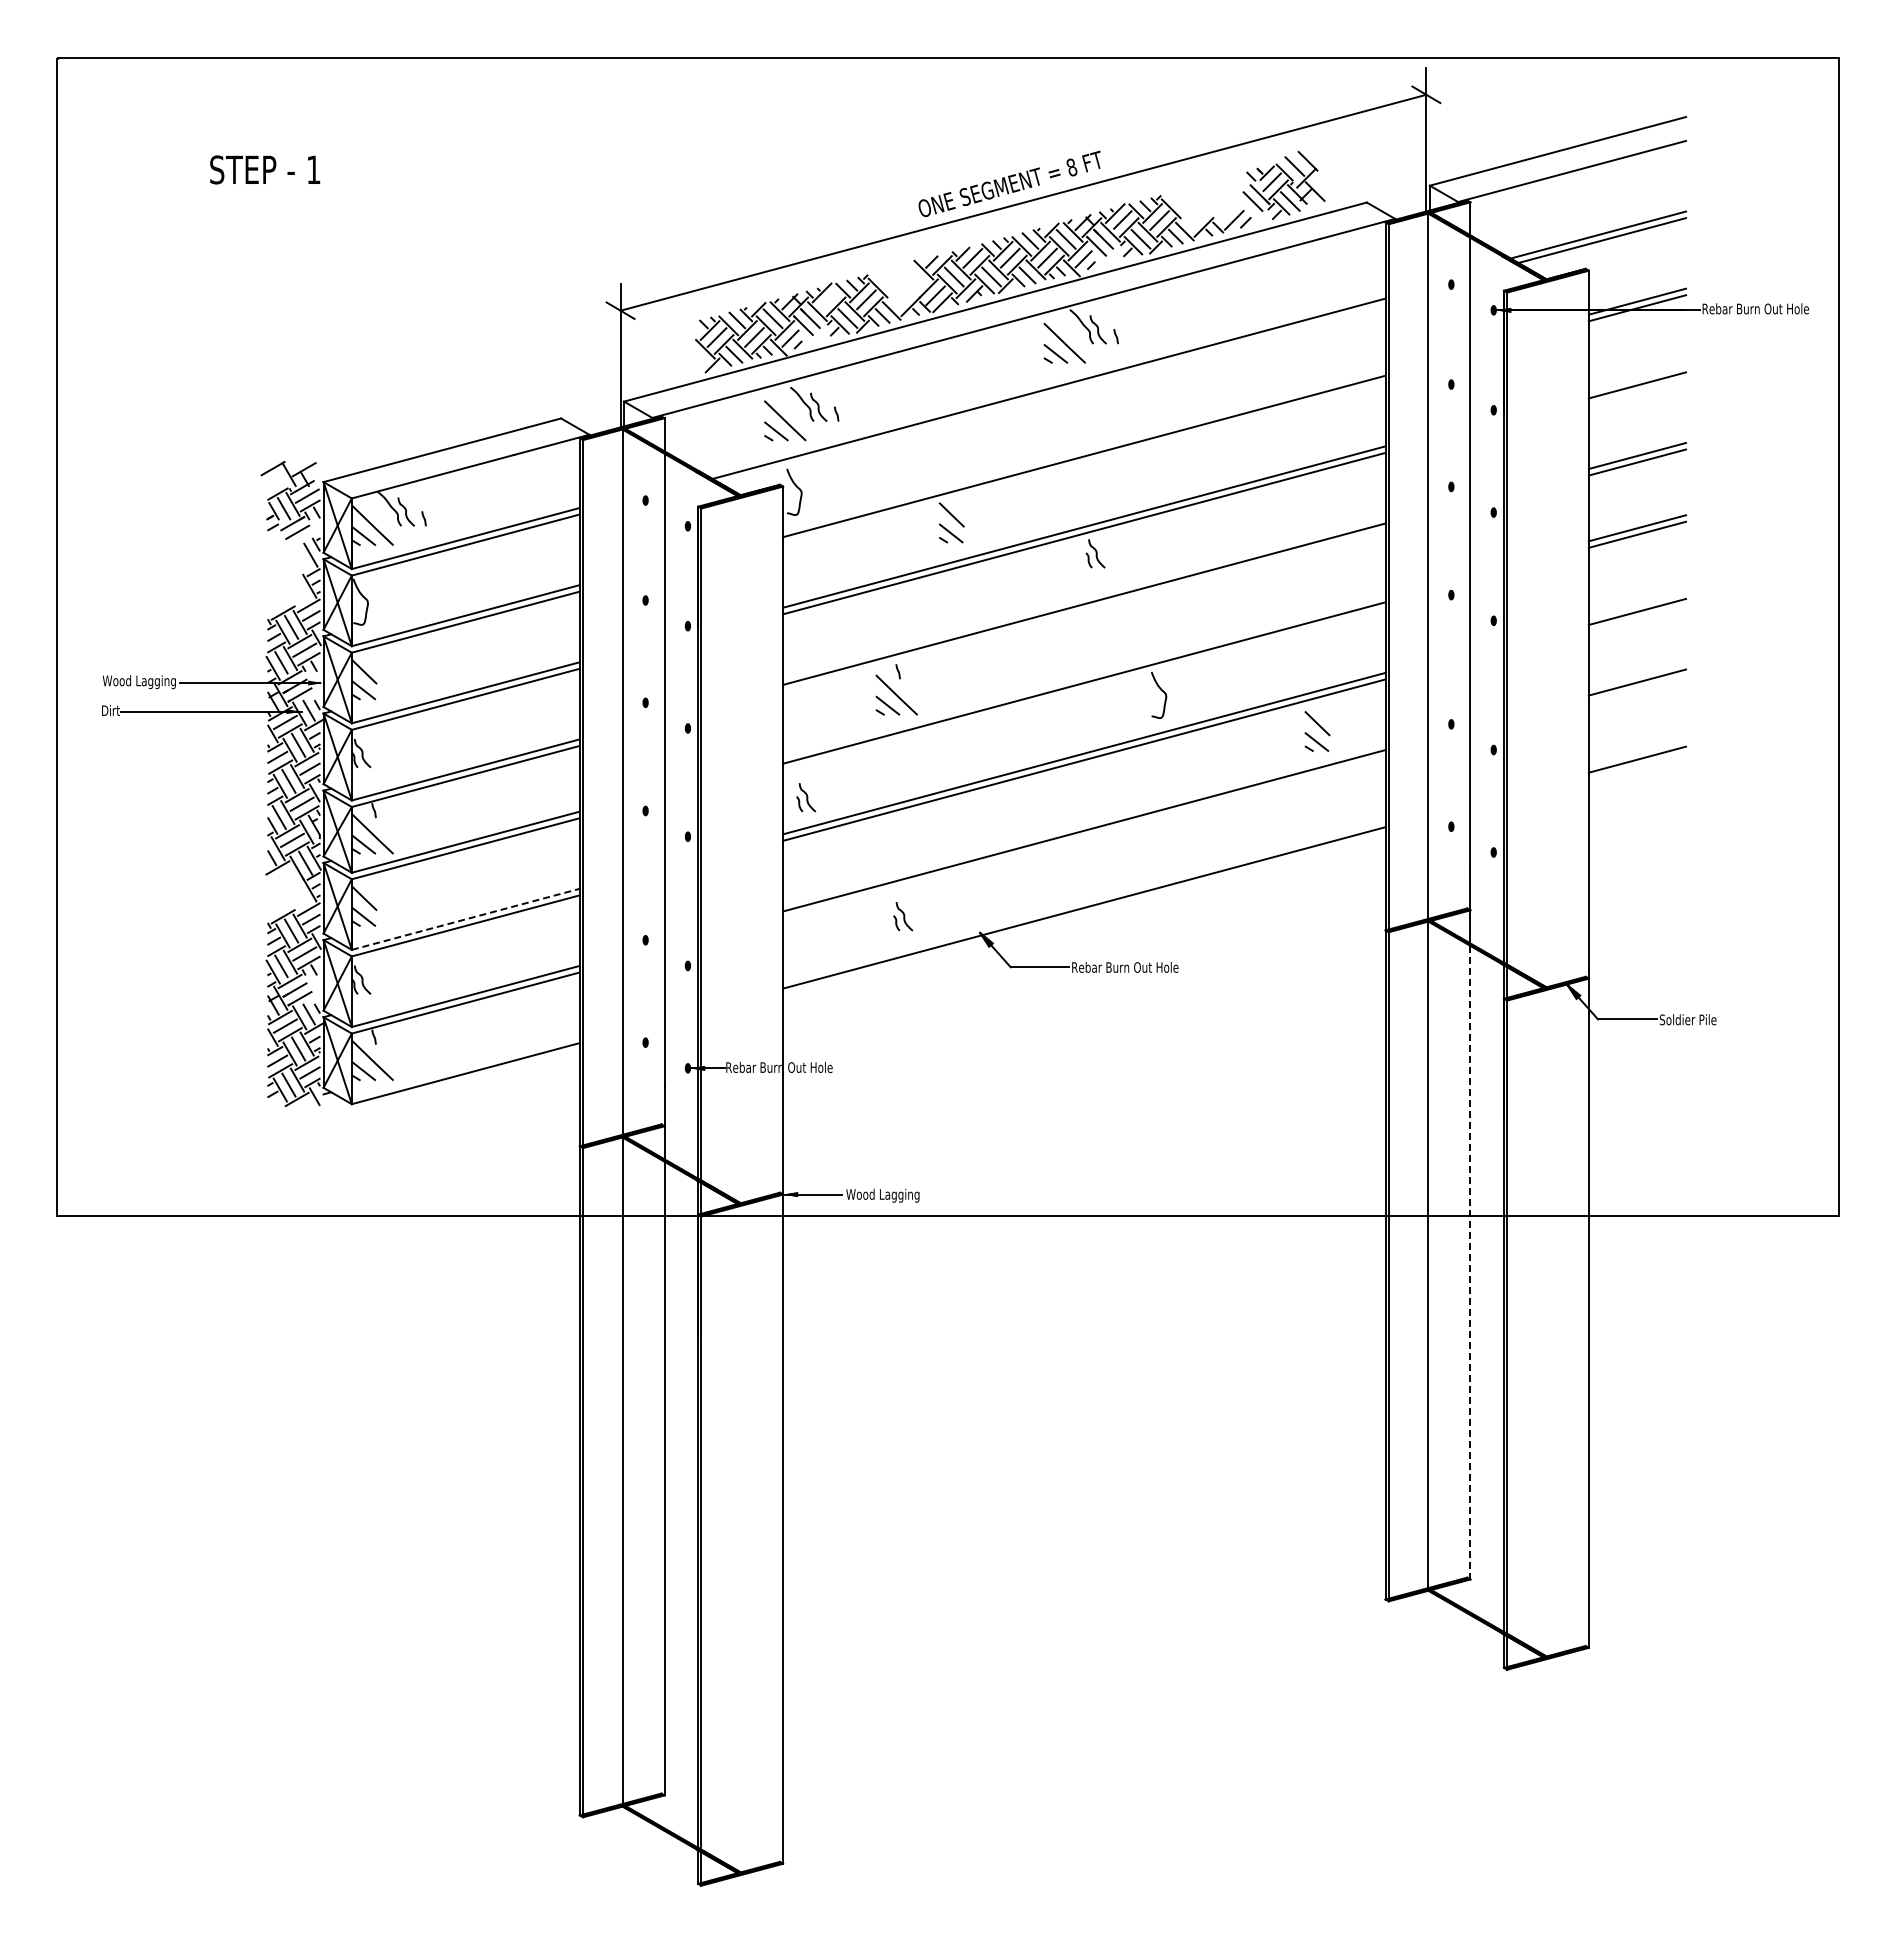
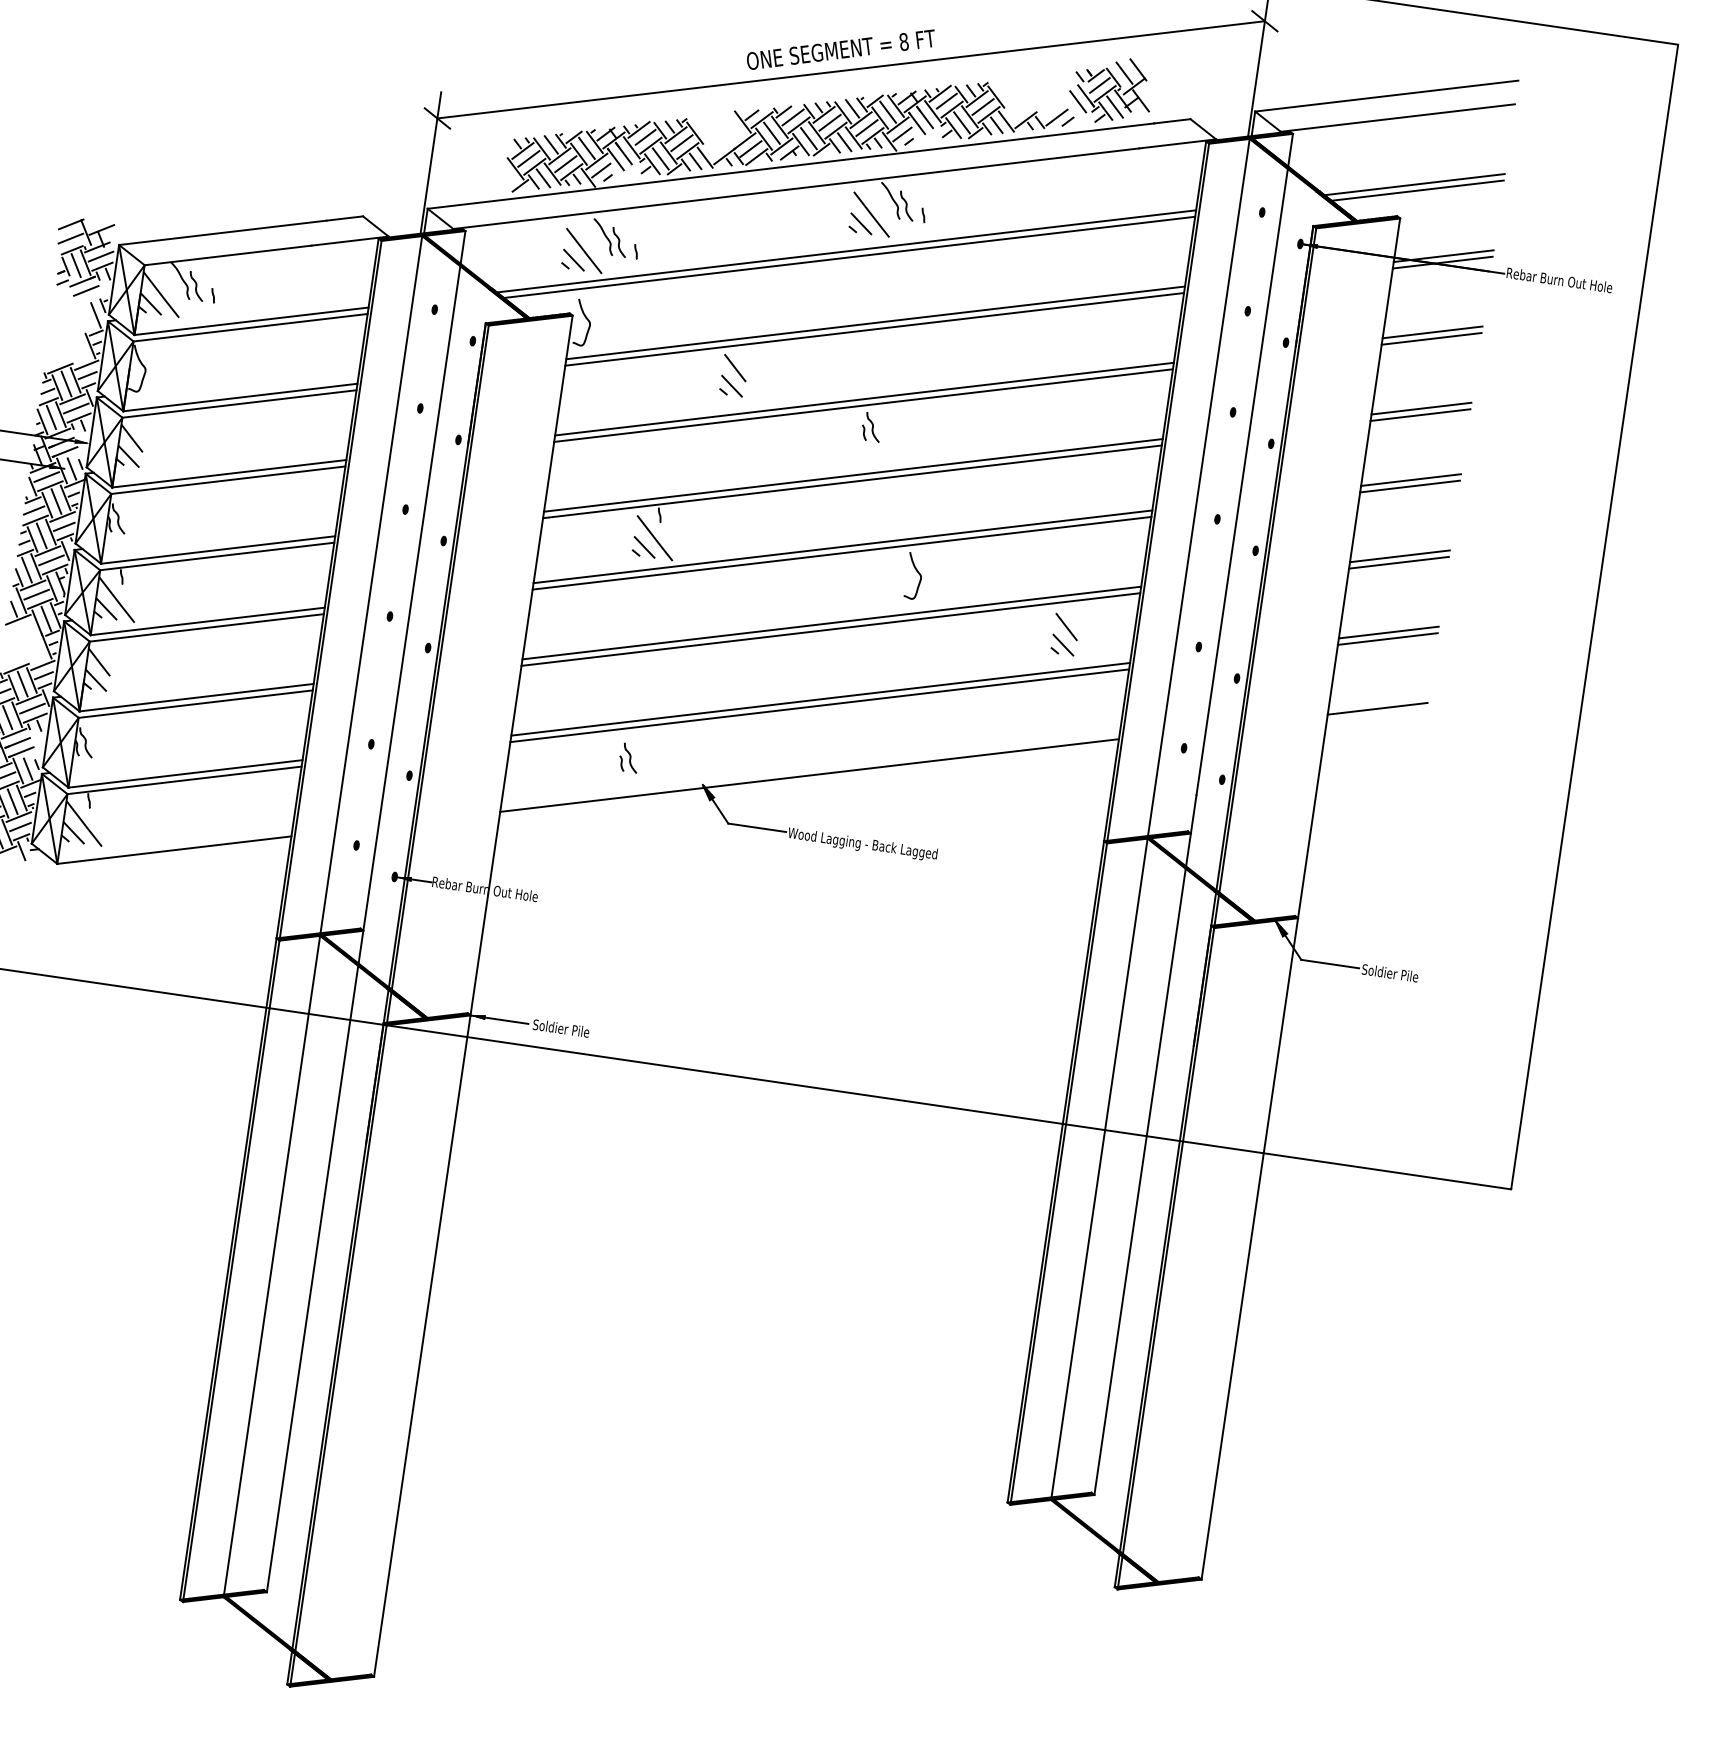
line: (829, 299) -> (645, 137), added
line: (1637, 378) -> (1432, 332), added
line: (1044, 383) -> (845, 251), added
line: (1084, 449) -> (875, 322), added
line: (274, 482) -> (70, 238), added
line: (1637, 605) -> (1399, 556), added
line: (1084, 610) -> (852, 481), added
line: (1084, 676) -> (843, 546), added
line: (1637, 689) -> (1387, 639), added
part: (806, 797) -> (550, 626), removed
line: (1084, 837) -> (819, 705), added
line: (465, 919) -> (196, 697), dashed -> solid
text: (1146, 968) -> (862, 844), Rebar Burn Out Hole -> Wood Lagging - Back Lagged
text: (882, 1195) -> (568, 1030), Wood Lagging -> Soldier Pile
line: (1470, 1260) -> (1140, 1179), dashed -> solid

